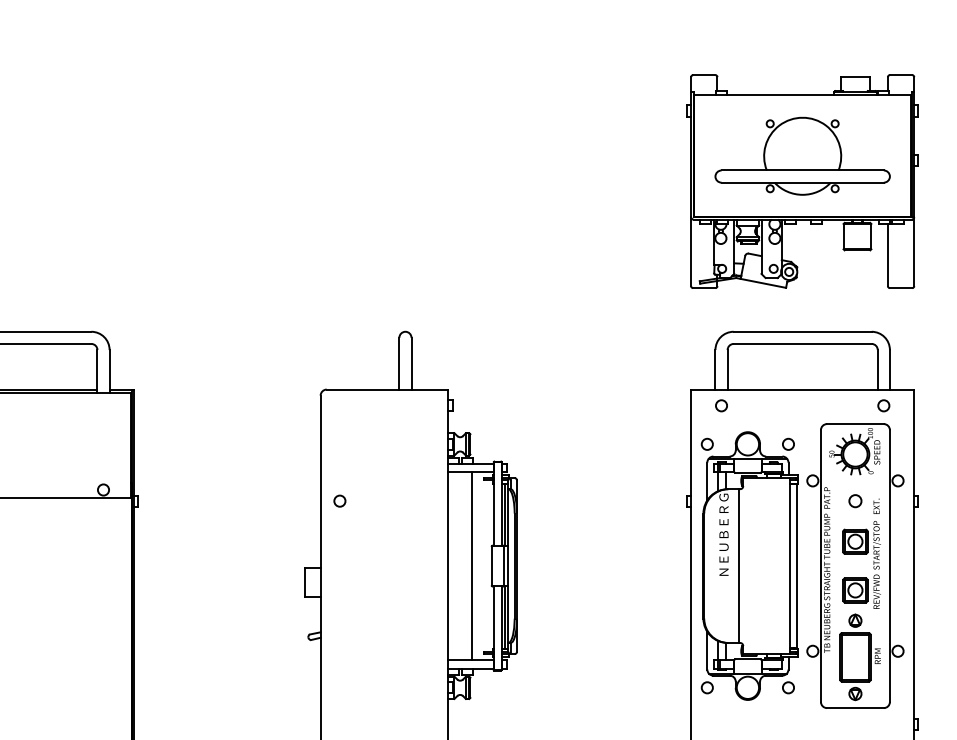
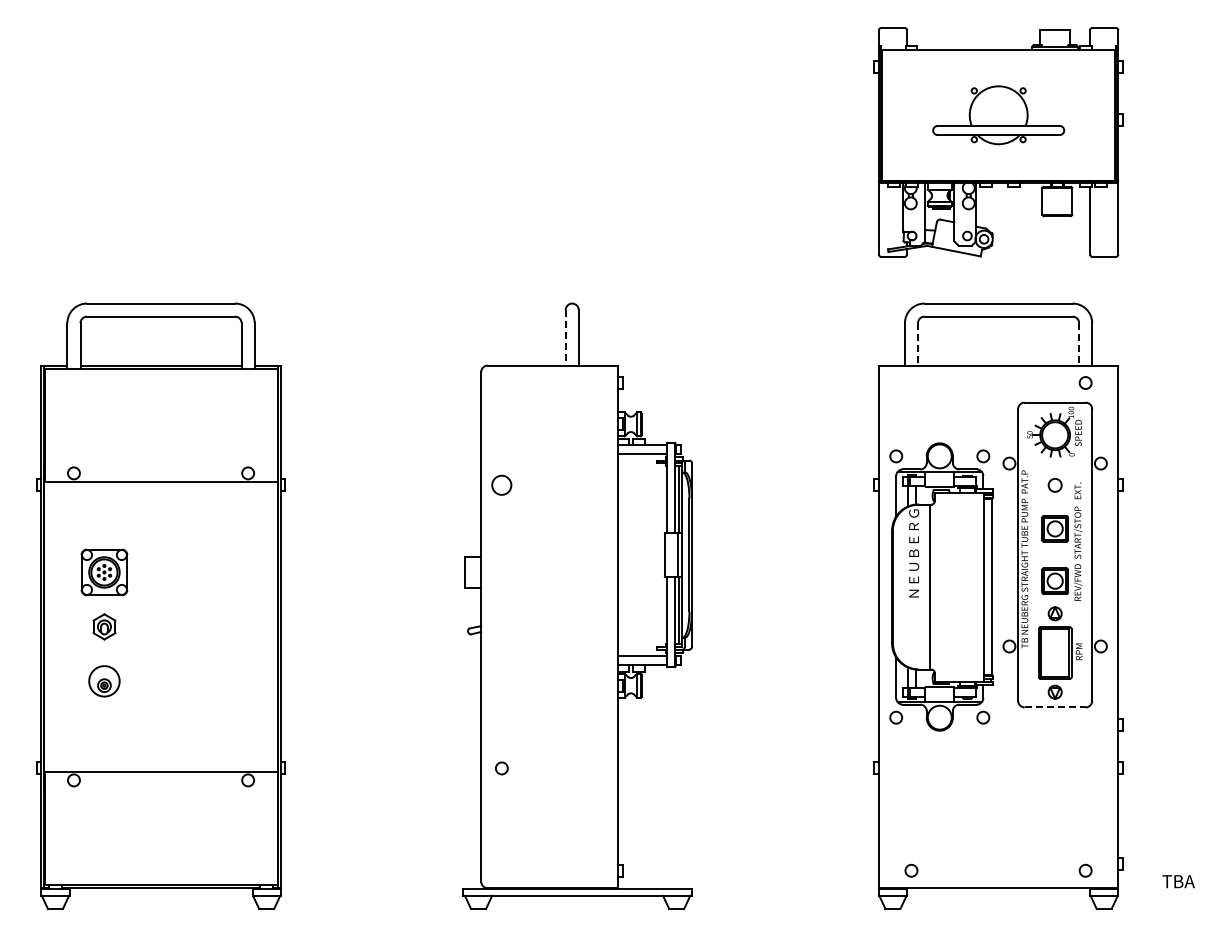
part: (802, 156) -> (998, 115), size x0.7
line: (399, 363) -> (565, 337), solid -> dashed
line: (728, 369) -> (918, 344), solid -> dashed
line: (878, 369) -> (1079, 344), solid -> dashed
circle: (721, 405) -> (911, 382), removed
circle: (339, 501) -> (501, 485), size x1.6
line: (472, 565) -> (644, 554), removed
part: (749, 565) -> (941, 586), moved
line: (855, 708) -> (1055, 707), solid -> dashed

